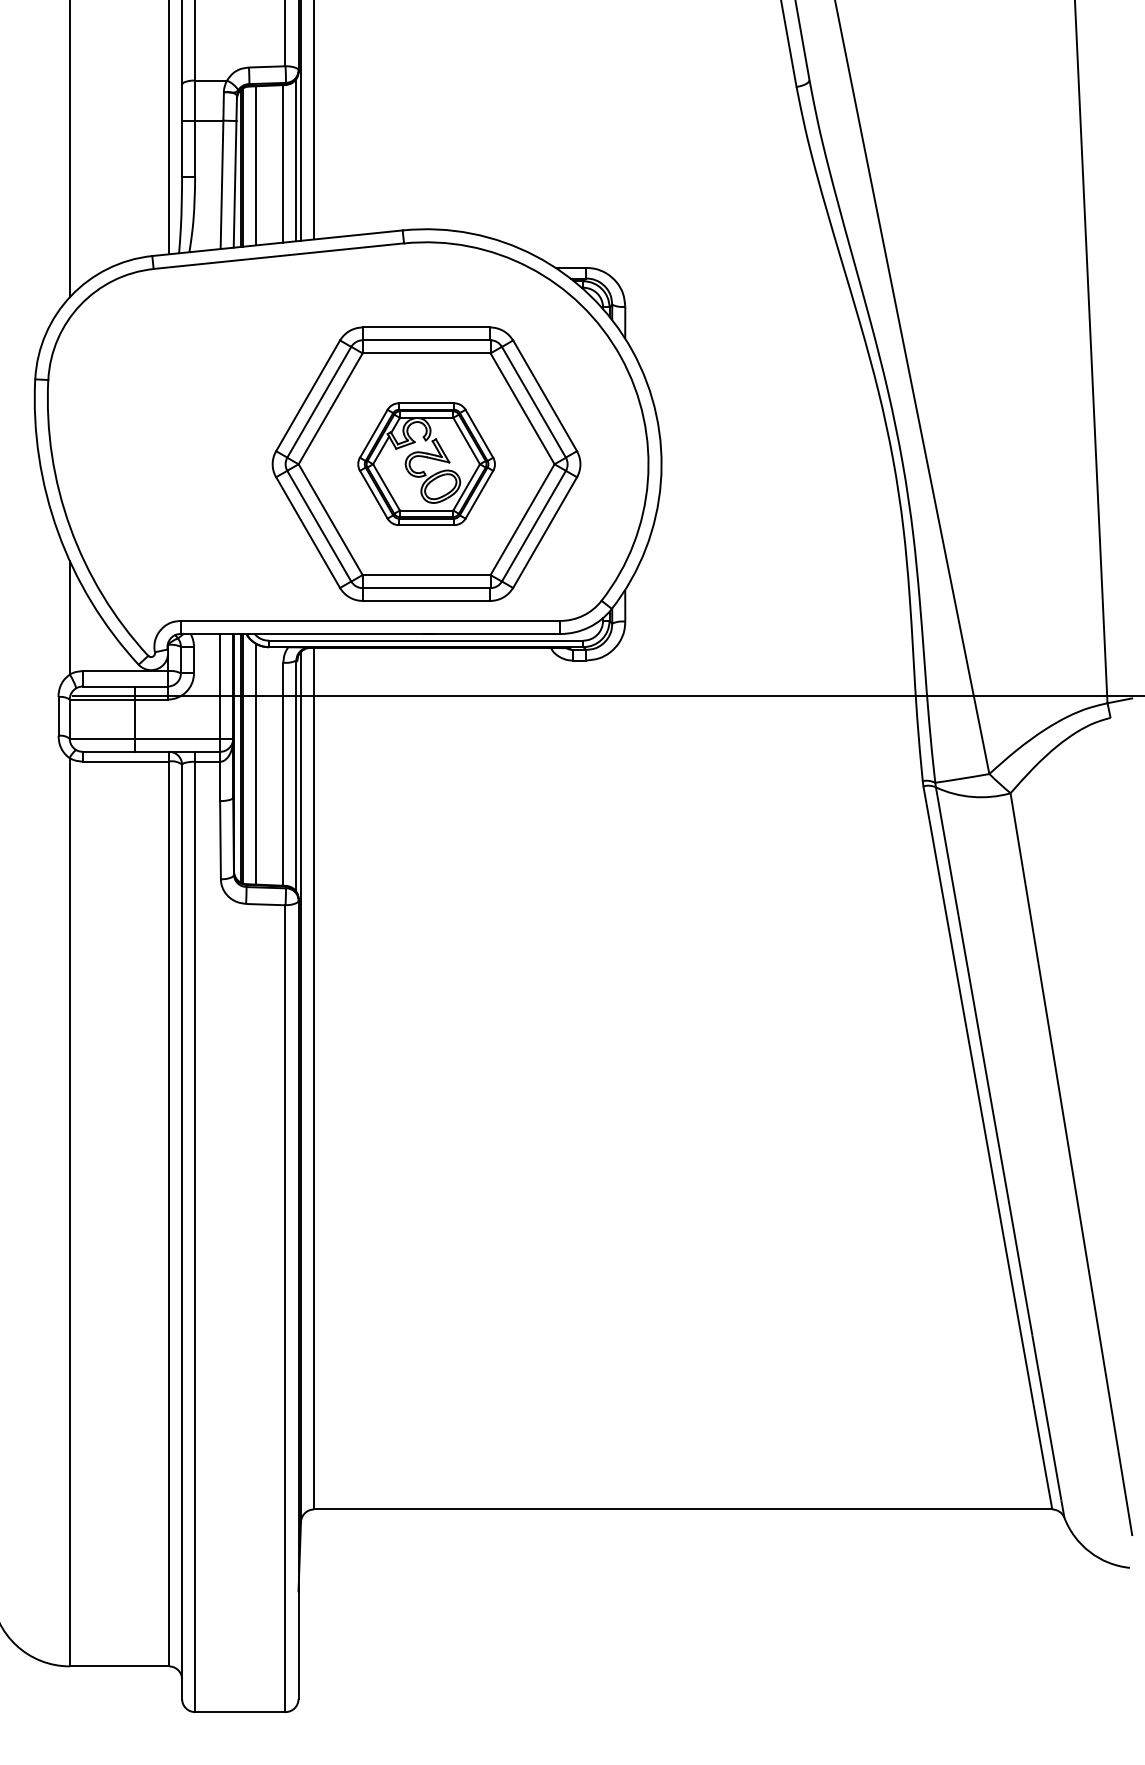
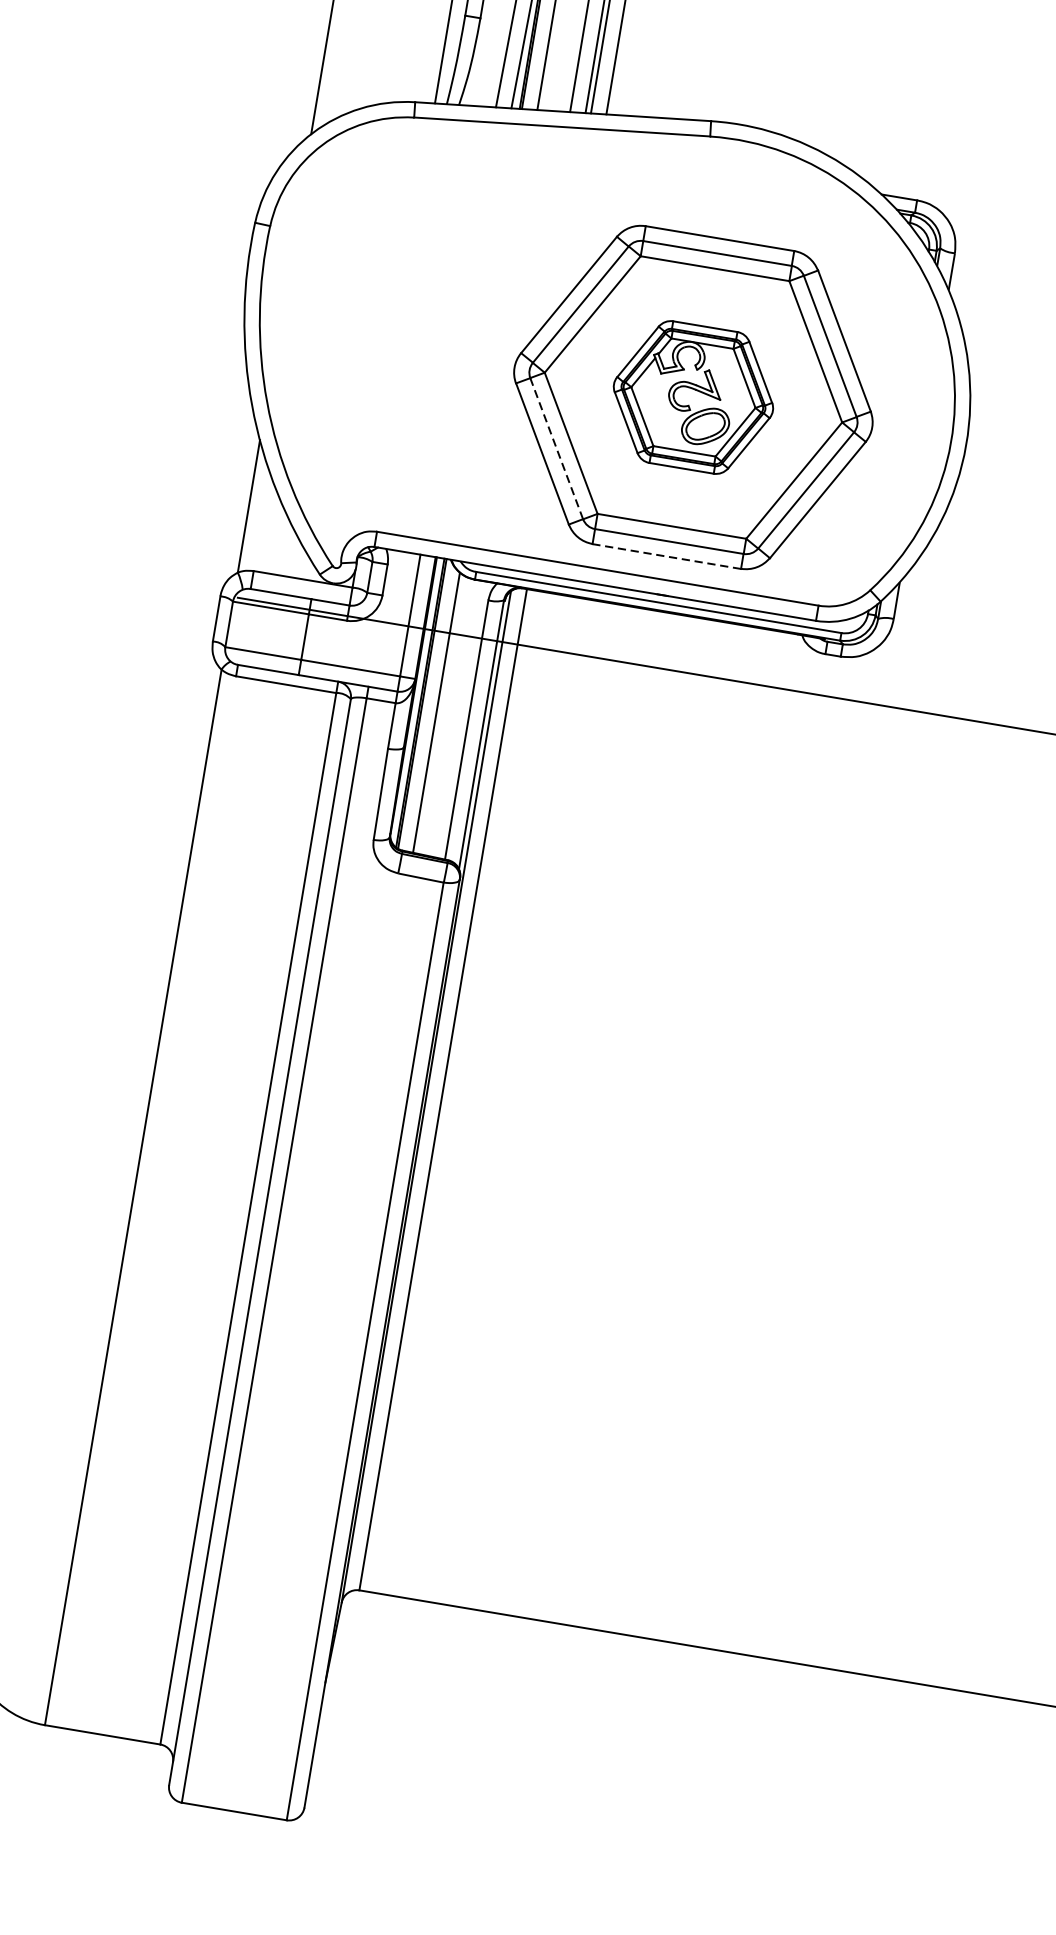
line: (319, 526) -> (556, 449), solid -> dashed
line: (426, 601) -> (666, 557), solid -> dashed

